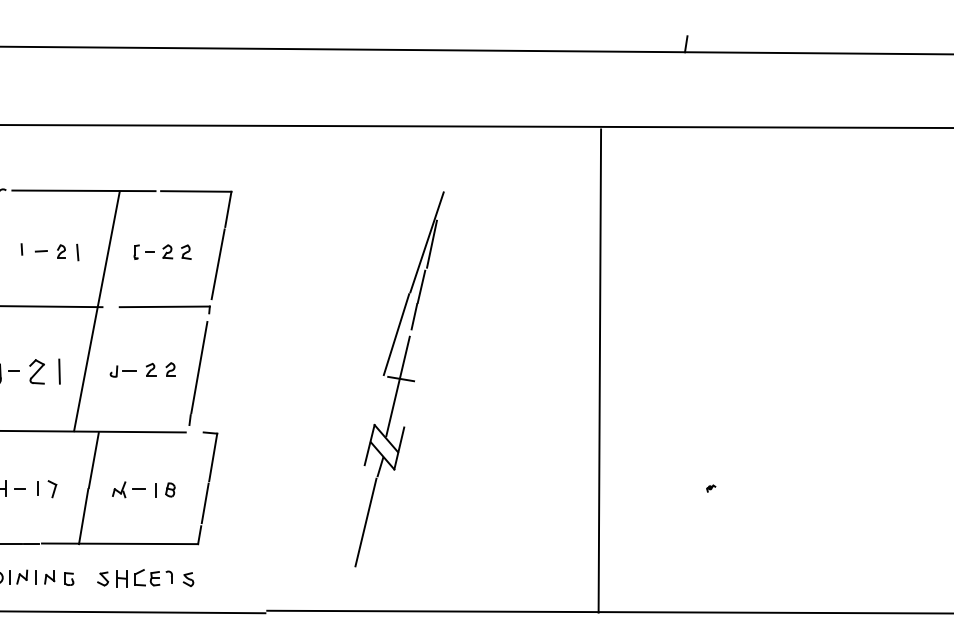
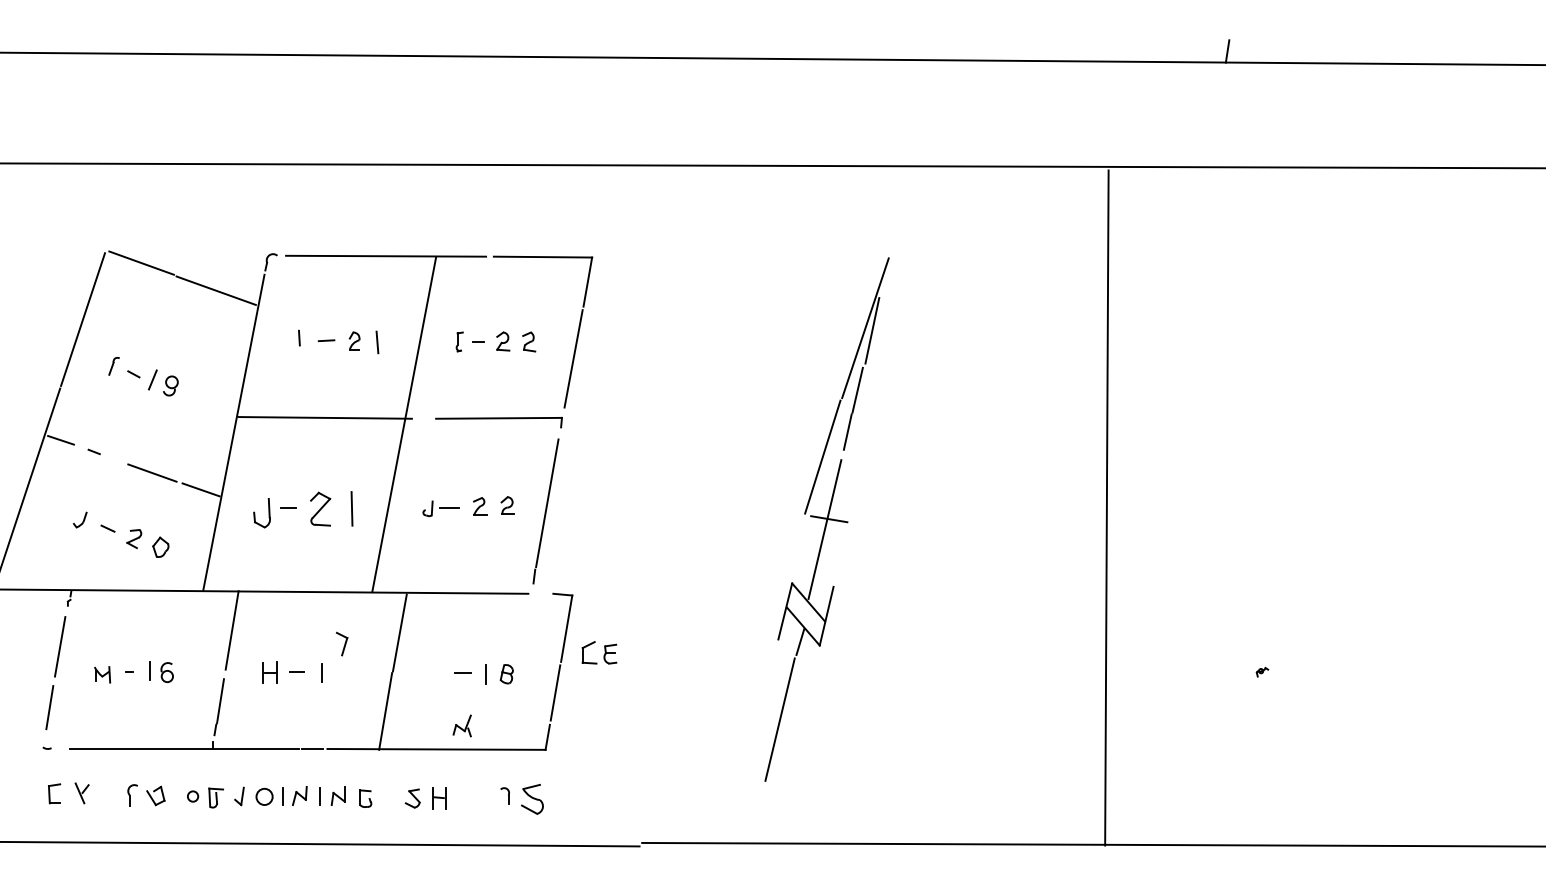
part: (52, 488) -> (342, 643), moved
part: (118, 489) -> (461, 725), moved
part: (147, 577) -> (599, 652), moved
part: (188, 579) -> (531, 799), size x1.6

